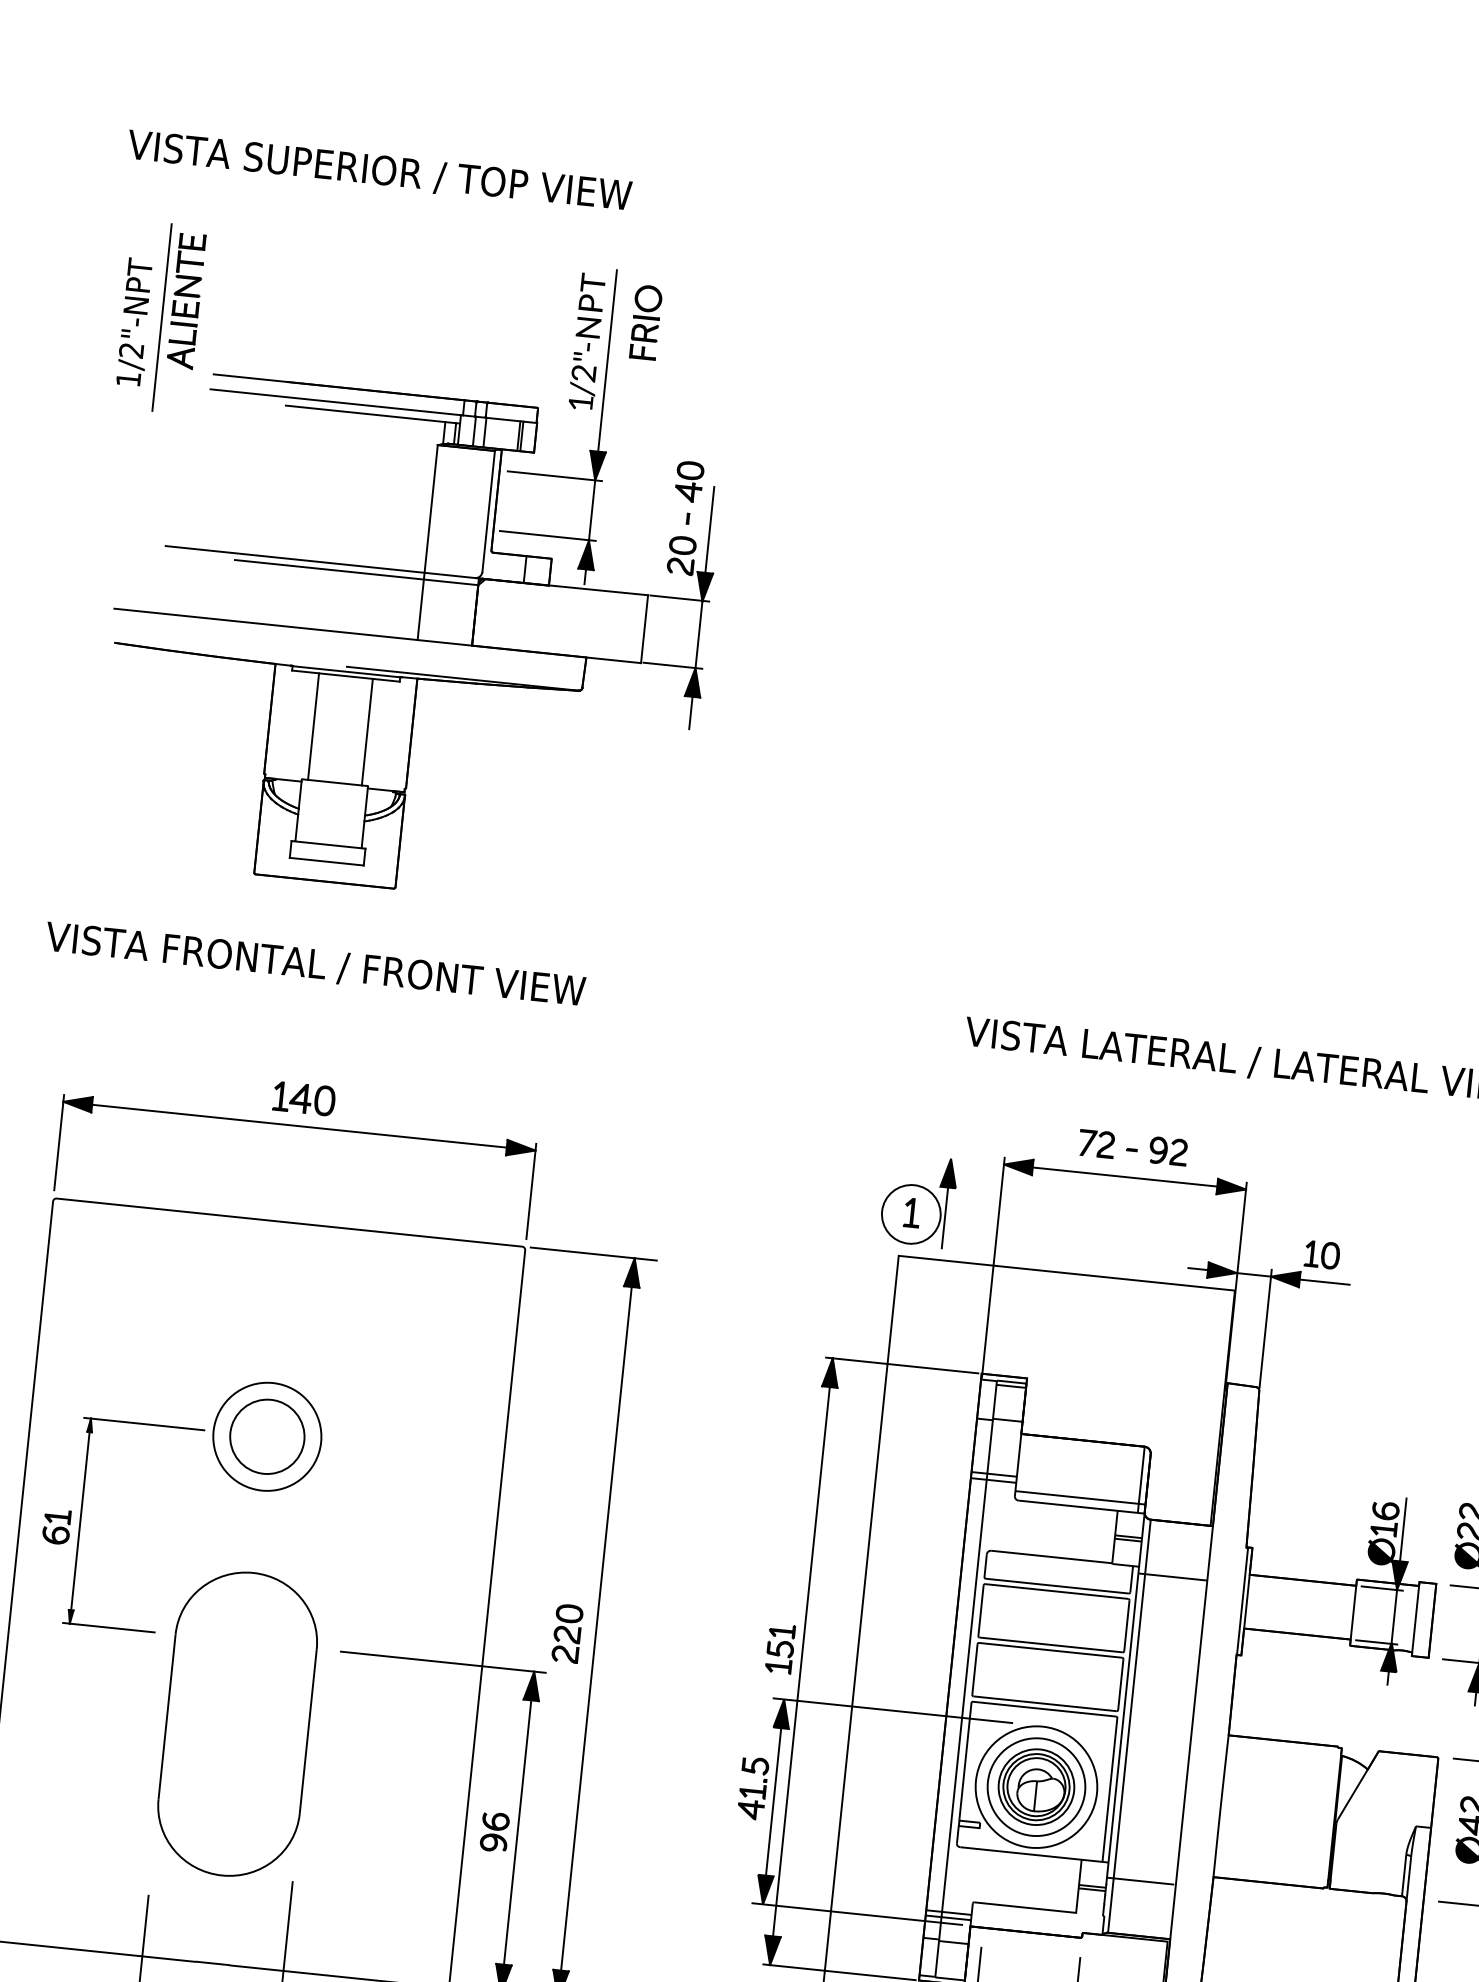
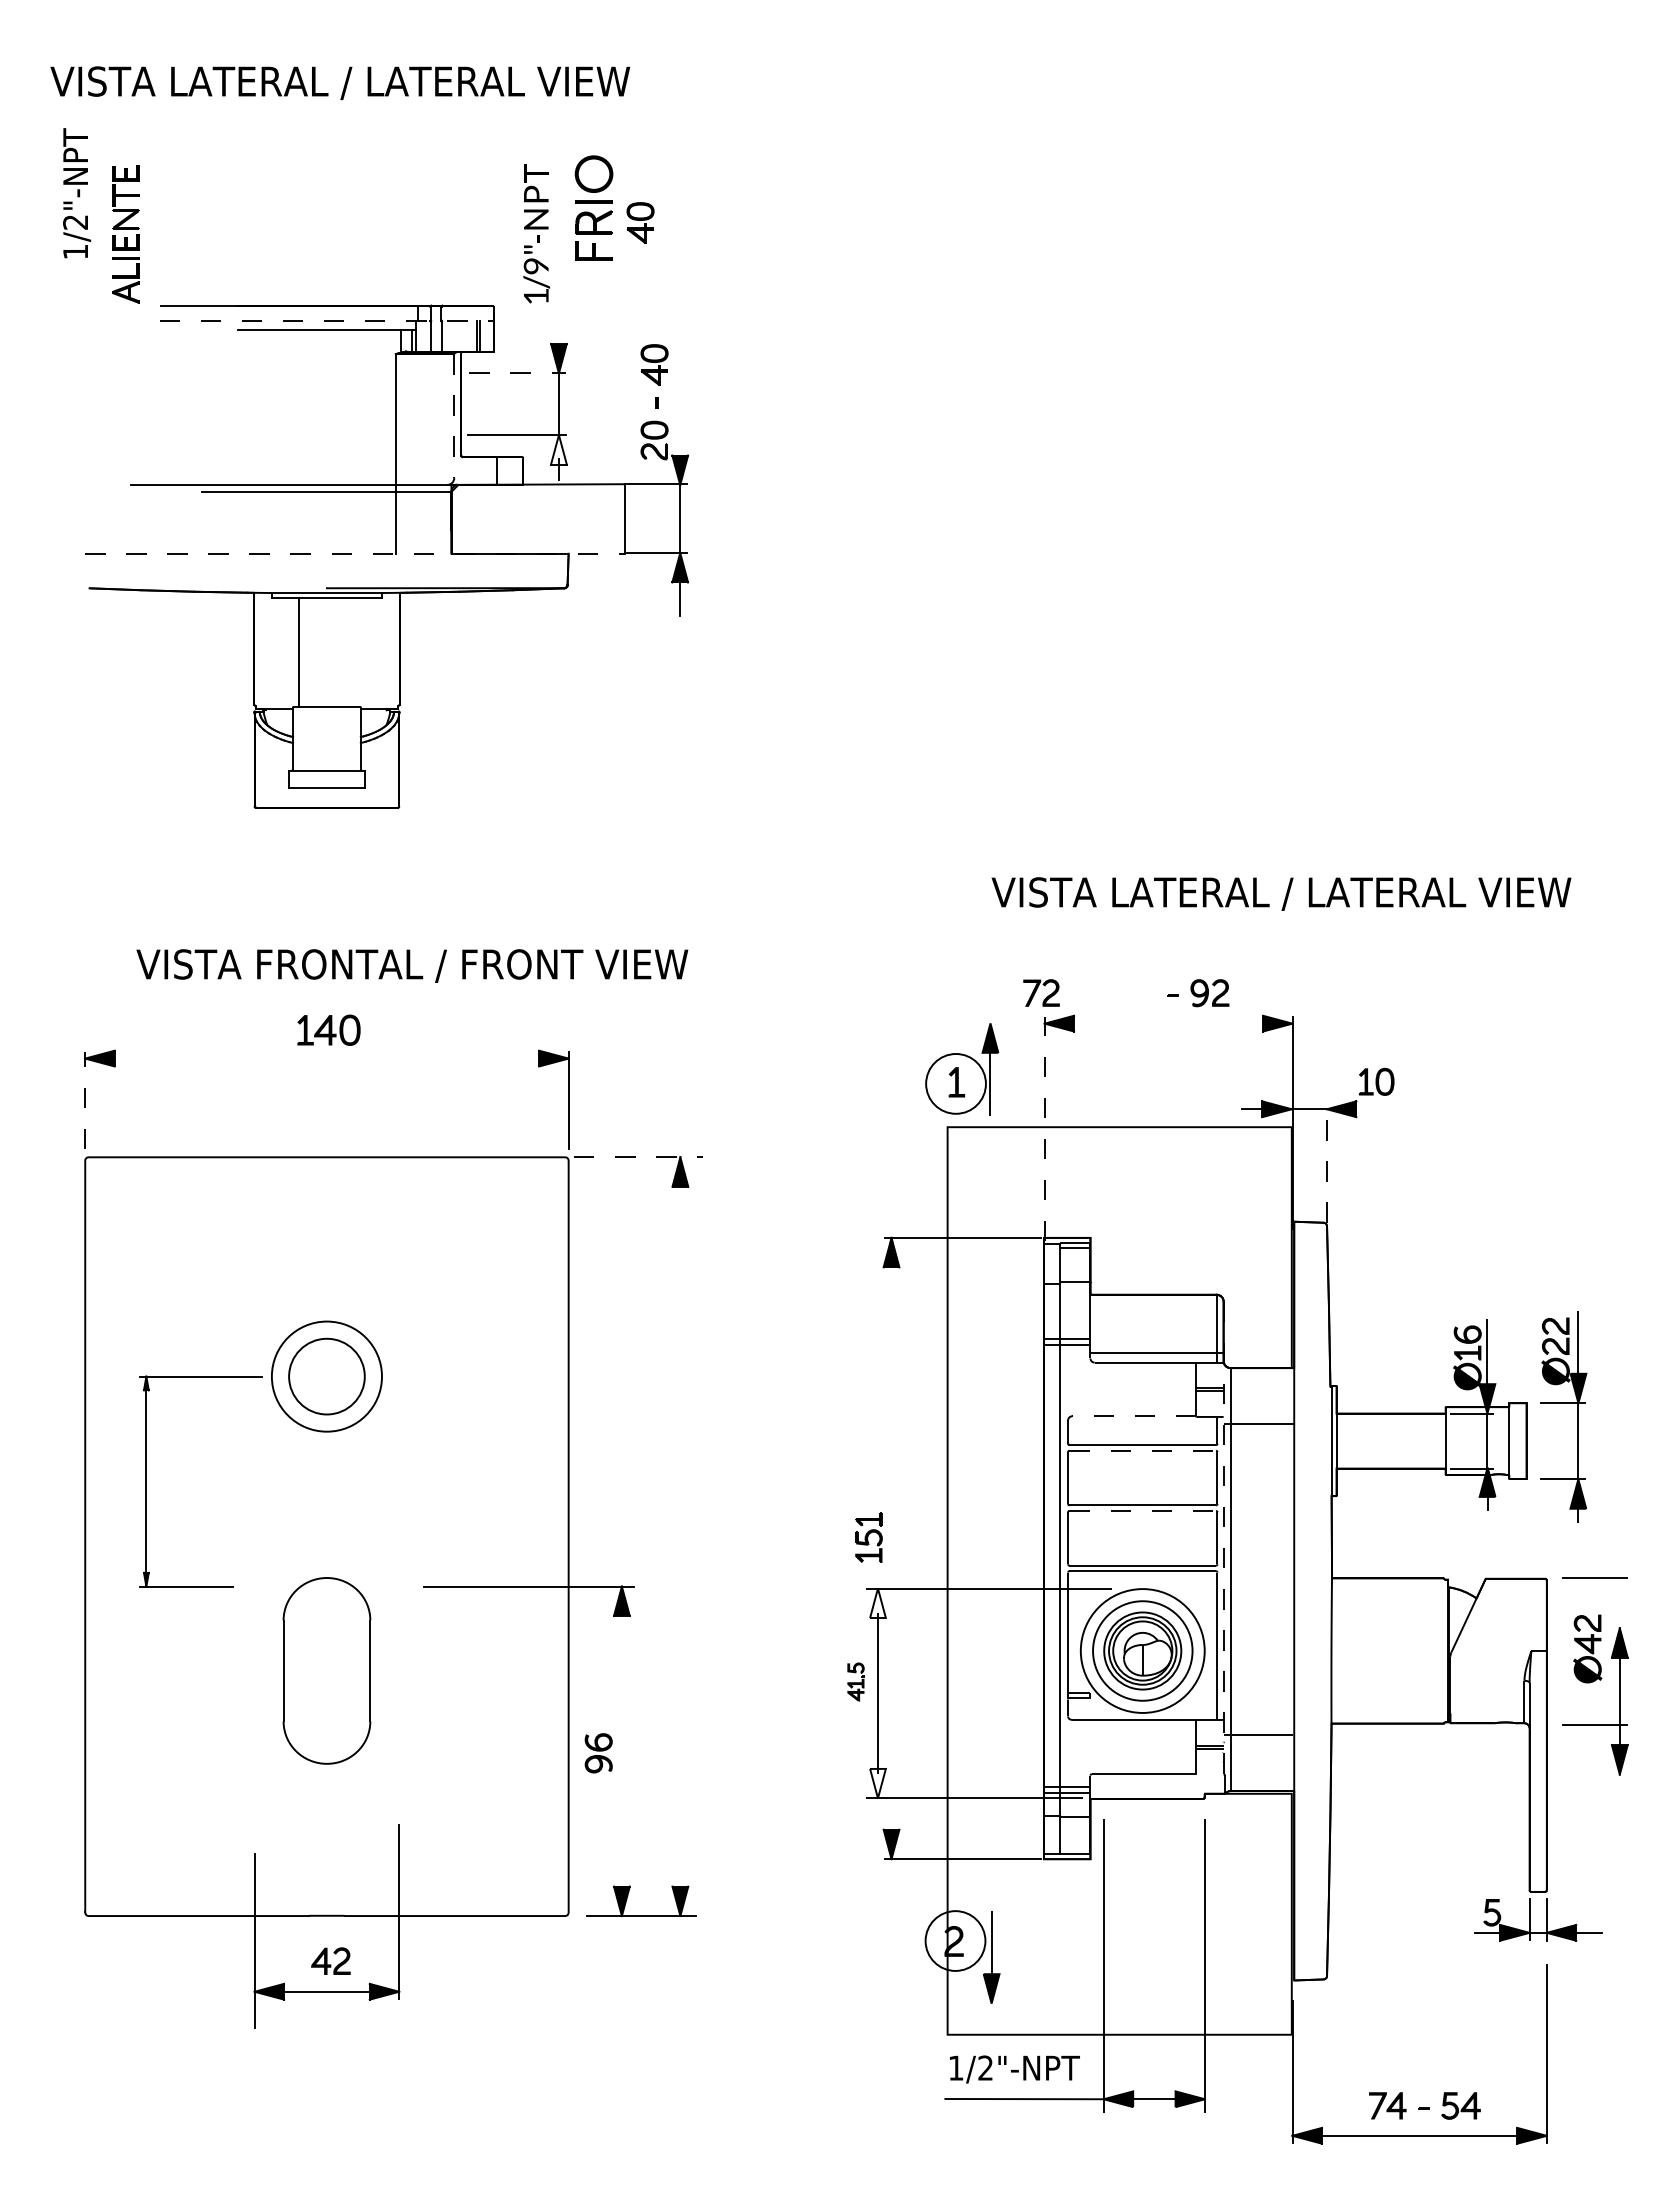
text: (469, 181) -> (400, 83), VISTA SUPERIOR / TOP VIEW -> VISTA LATERAL / LATERAL VIEW
line: (162, 317) -> (103, 253), removed
part: (645, 321) -> (593, 207), size x1.4
text: (136, 322) -> (77, 193), moved
part: (690, 341) -> (640, 222), added
line: (606, 363) -> (558, 253), removed
text: (584, 373) -> (536, 266), 2 -> 9
line: (374, 406) -> (327, 321), solid -> dashed
line: (555, 476) -> (518, 373), solid -> dashed
line: (488, 511) -> (454, 416), solid -> dashed
line: (709, 531) -> (680, 413), removed
fill: (587, 554) -> (558, 449), removed
line: (377, 635) -> (354, 553), solid -> dashed
line: (367, 731) -> (354, 651), removed
text: (315, 964) -> (412, 965), moved
line: (299, 1126) -> (326, 1058), removed
line: (59, 1142) -> (85, 1100), solid -> dashed
part: (1096, 1143) -> (1041, 992), moved
line: (1124, 1176) -> (1168, 1023), removed
line: (593, 1254) -> (638, 1157), solid -> dashed
line: (993, 1266) -> (1044, 1128), solid -> dashed
line: (1321, 1282) -> (1378, 1109), removed
line: (1265, 1328) -> (1326, 1162), solid -> dashed
part: (57, 1526) -> (123, 1489), removed
line: (1052, 1557) -> (1134, 1416), solid -> dashed
line: (1057, 1591) -> (1143, 1450), solid -> dashed
line: (596, 1628) -> (680, 1536), removed
part: (567, 1633) -> (651, 1544), removed
line: (1051, 1649) -> (1143, 1510), solid -> dashed
line: (801, 1661) -> (891, 1548), removed
line: (1126, 1685) -> (1223, 1538), solid -> dashed
fill: (782, 1713) -> (877, 1603), removed
part: (237, 1723) -> (326, 1670), size x0.6
part: (752, 1787) -> (855, 1681), size x0.6
line: (517, 1831) -> (621, 1750), removed
fill: (764, 1889) -> (877, 1783), removed

